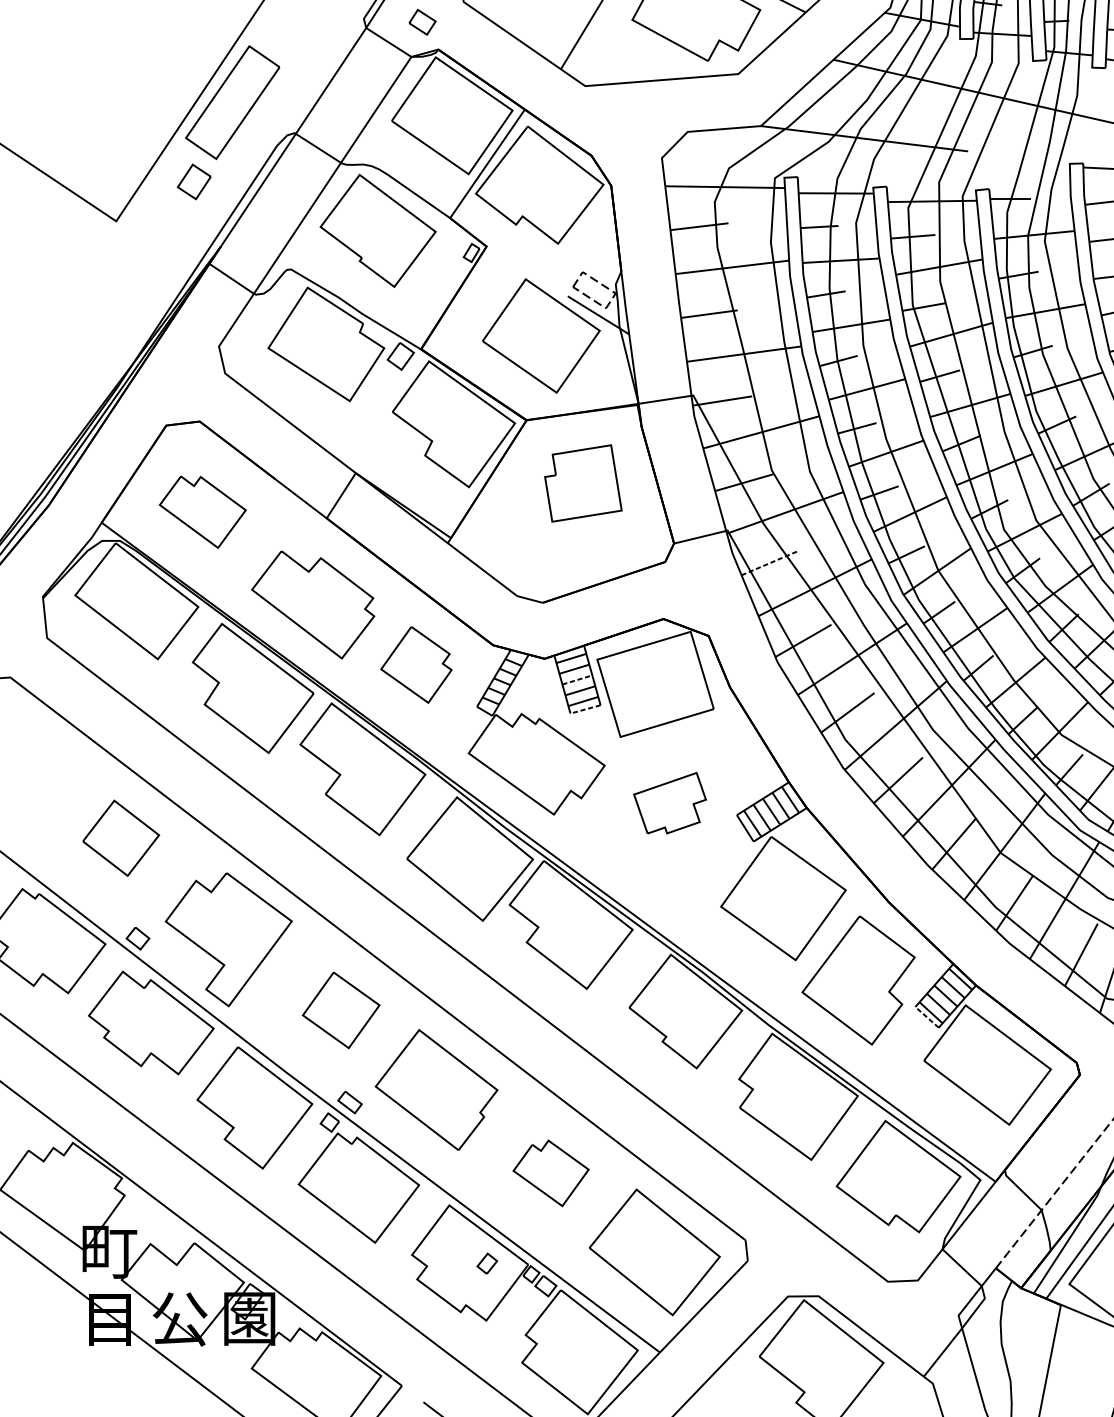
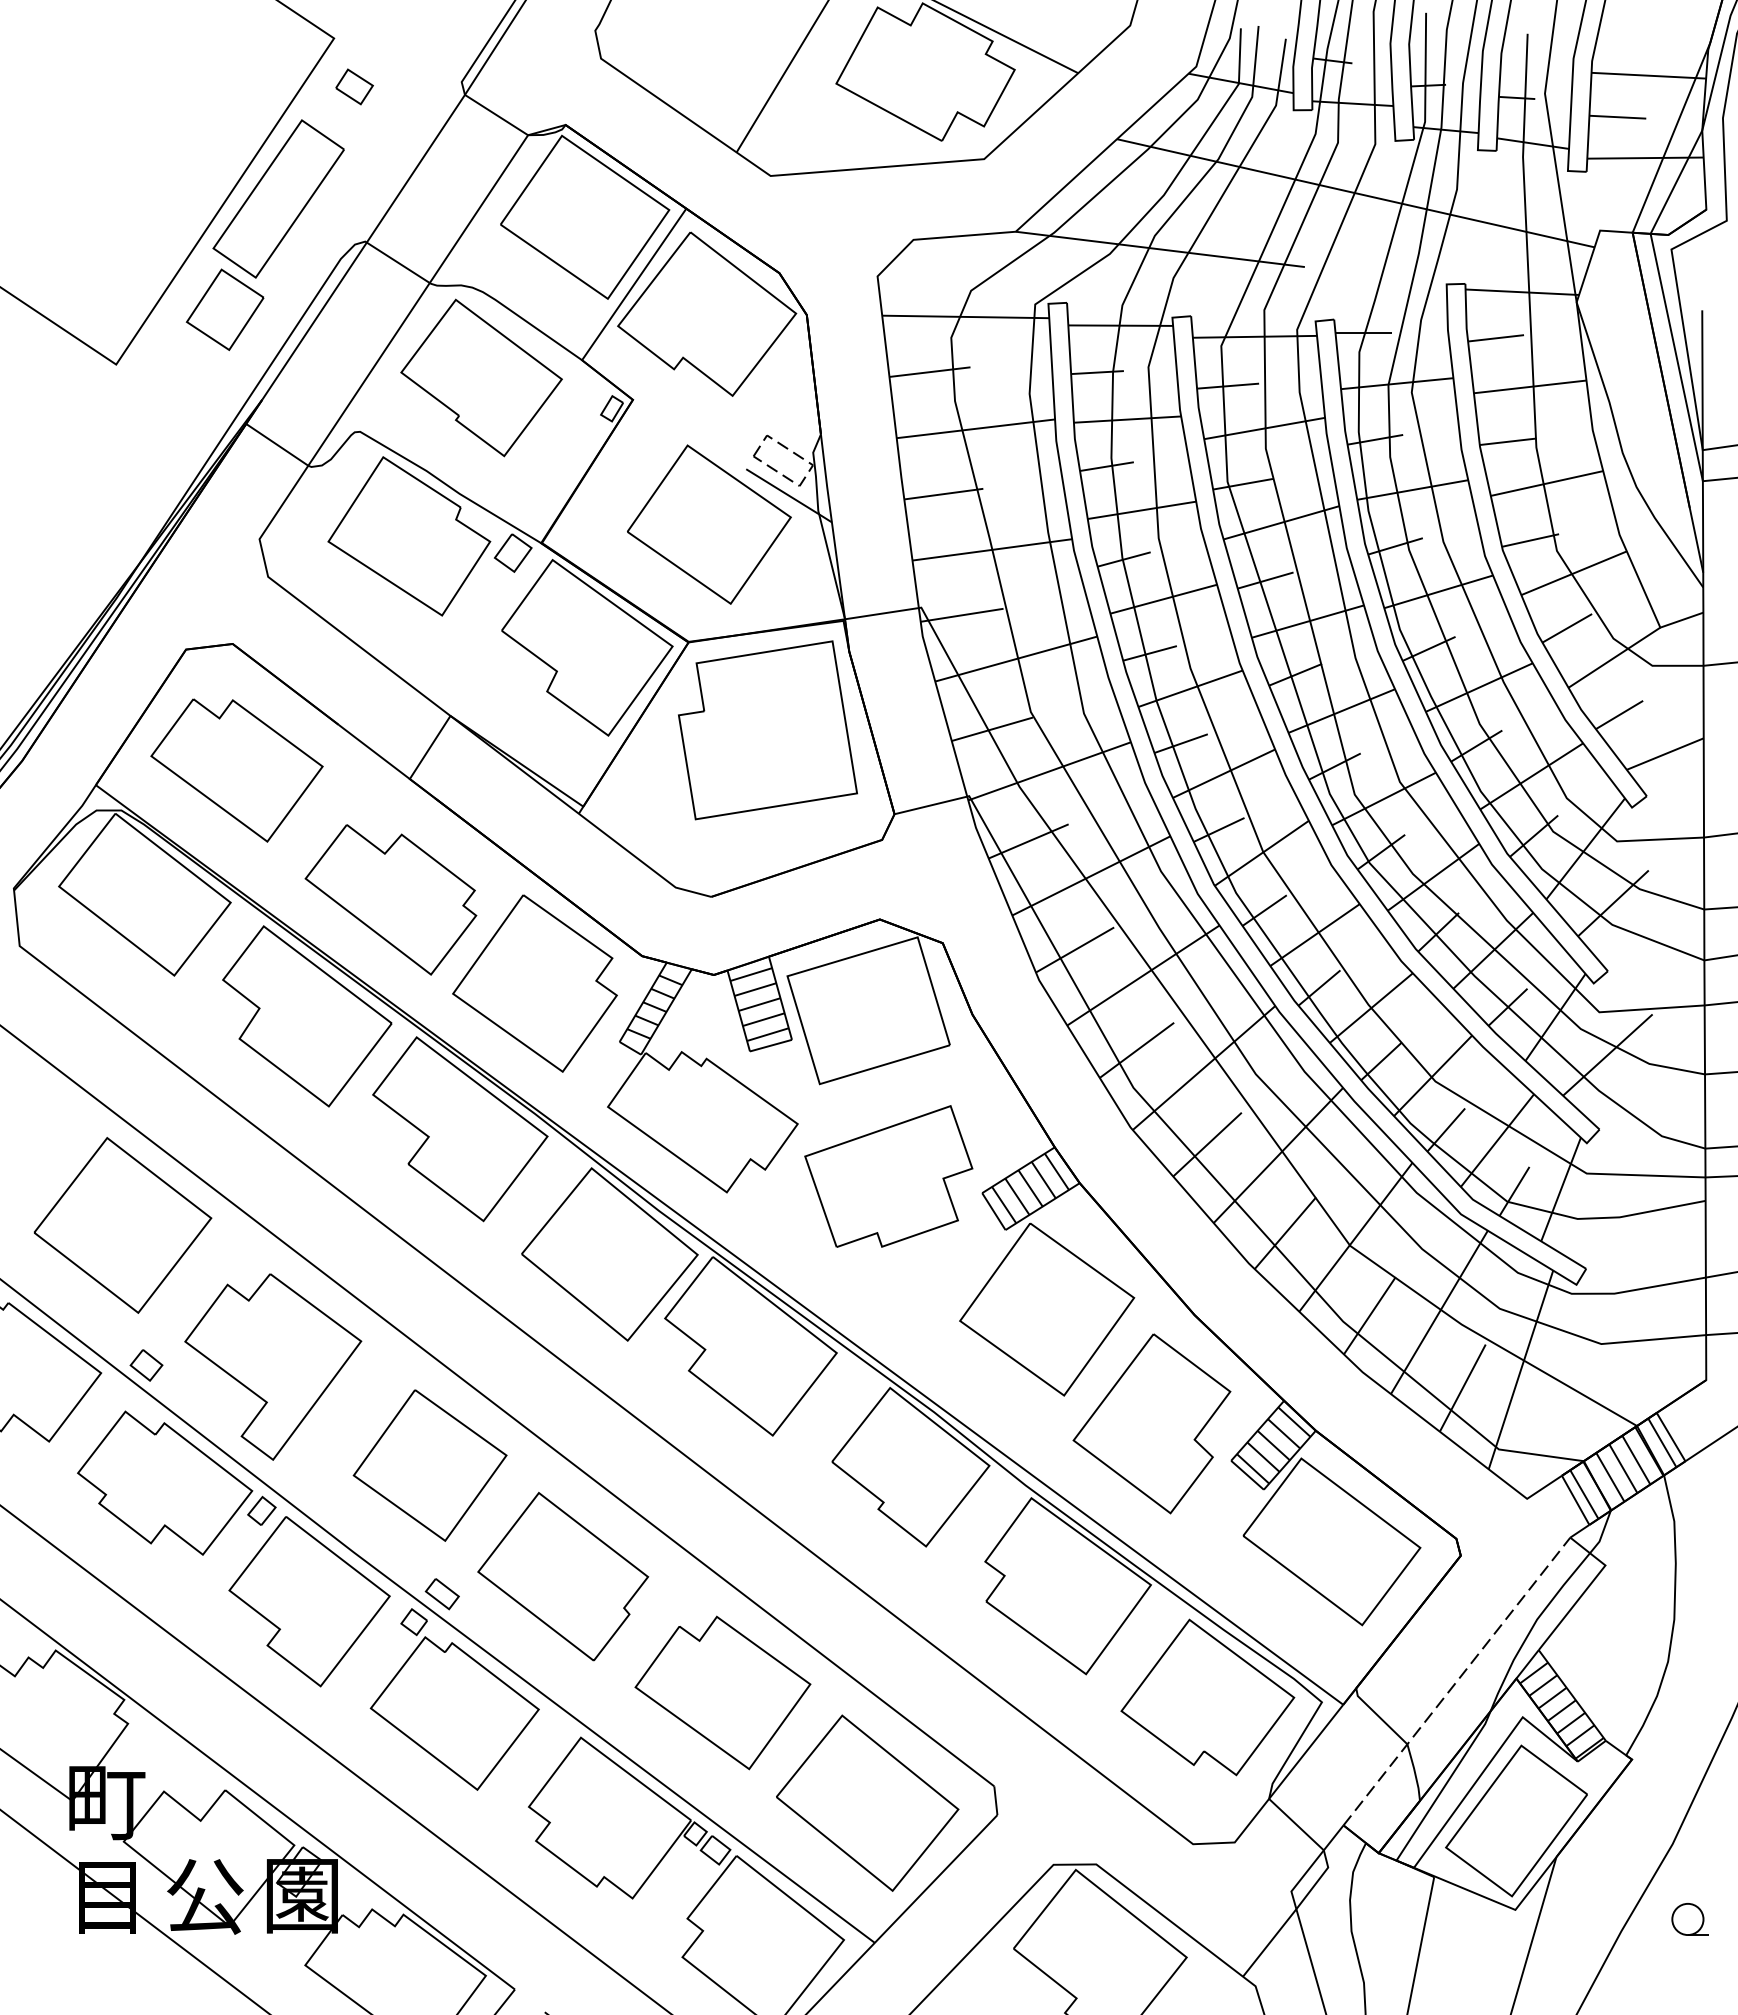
part: (422, 22) -> (354, 86), moved
part: (193, 181) -> (224, 309), size x1.67
part: (583, 483) -> (767, 730), size x1.67
part: (202, 512) -> (236, 770), size x1.43
line: (770, 563) -> (1029, 841), dashed -> solid
part: (416, 664) -> (534, 983), size x1.67
line: (577, 679) -> (759, 1004), dashed -> solid
line: (585, 709) -> (770, 1045), dashed -> solid
part: (669, 803) -> (888, 1176), size x1.67
part: (120, 838) -> (122, 1225), size x1.67
part: (340, 1010) -> (429, 1465), size x1.43
line: (927, 1017) -> (1247, 1475), dashed -> solid
part: (550, 1173) -> (722, 1692), size x1.67
part: (487, 1263) -> (261, 1510), moved

